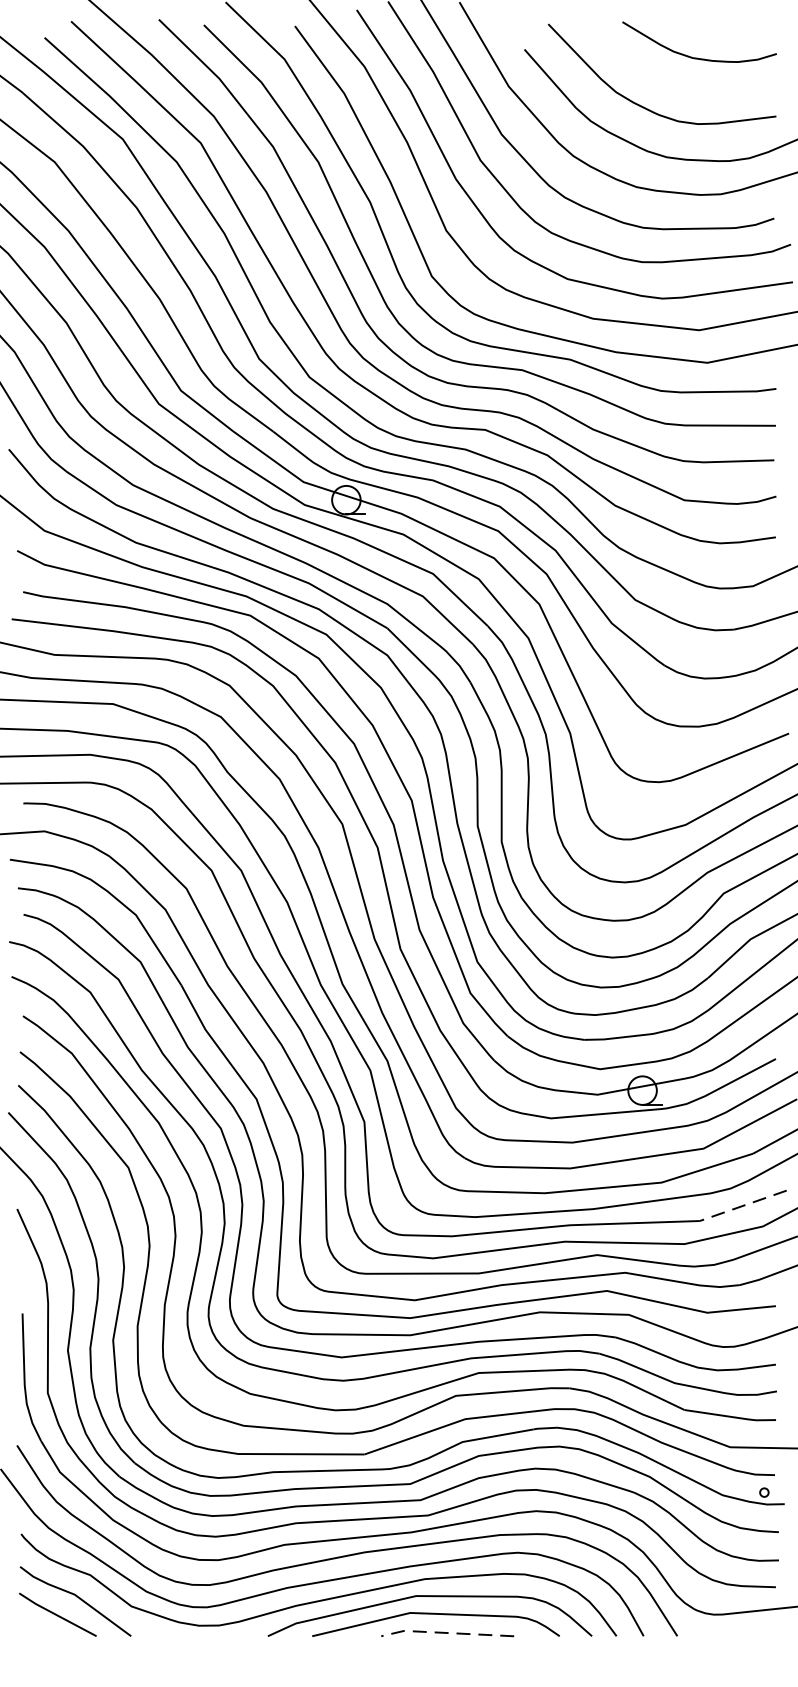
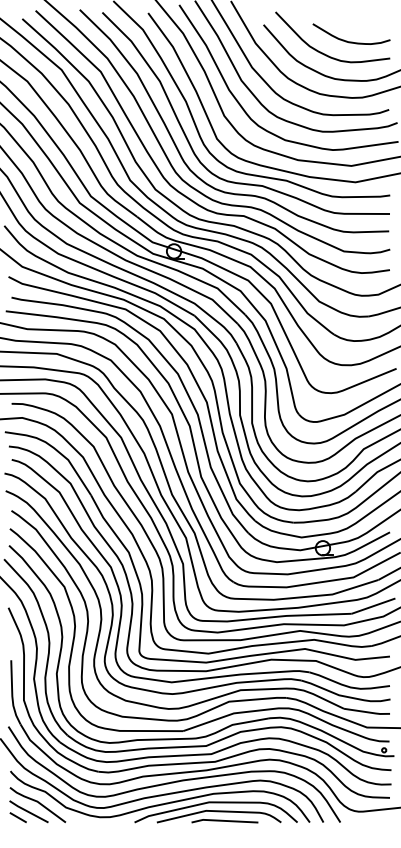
curve: (699, 56) -> (351, 41), moved
line: (743, 1206) -> (373, 606), dashed -> solid
line: (34, 1626) -> (17, 817), added
line: (444, 1632) -> (223, 820), dashed -> solid

